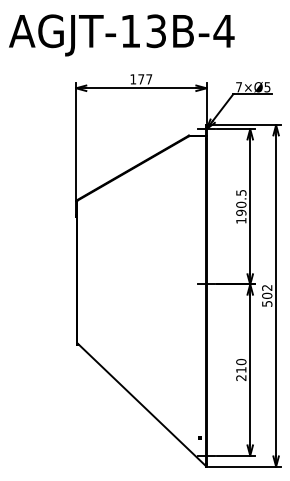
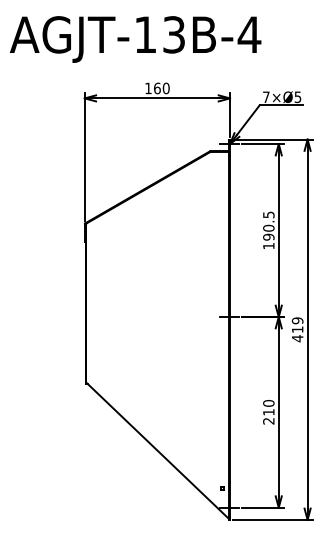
text: (145, 79) -> (161, 88), 177 -> 160
text: (267, 295) -> (297, 329), 502 -> 419

